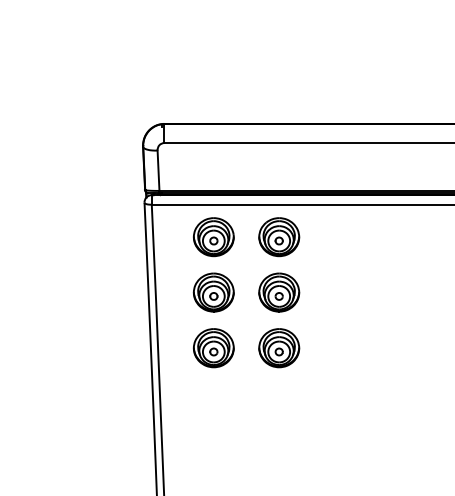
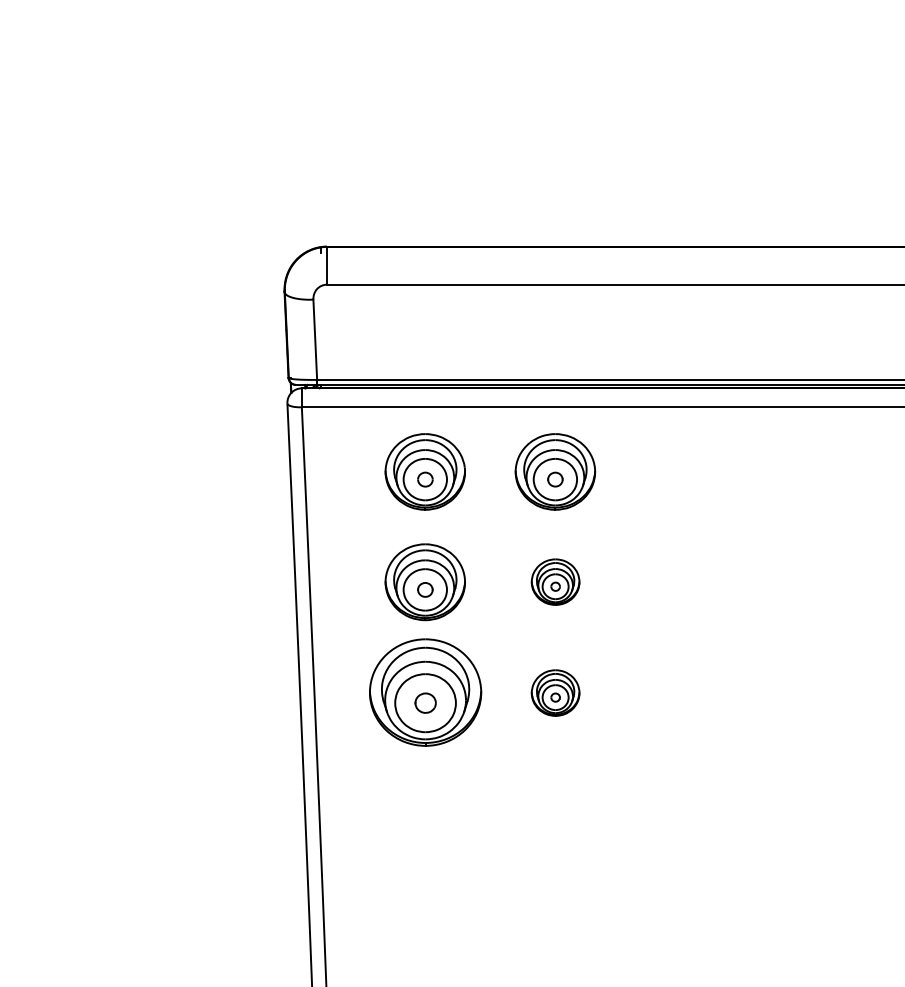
part: (279, 292) -> (555, 582), size x0.6
part: (213, 348) -> (424, 693), size x1.4
part: (279, 348) -> (555, 693), size x0.6

